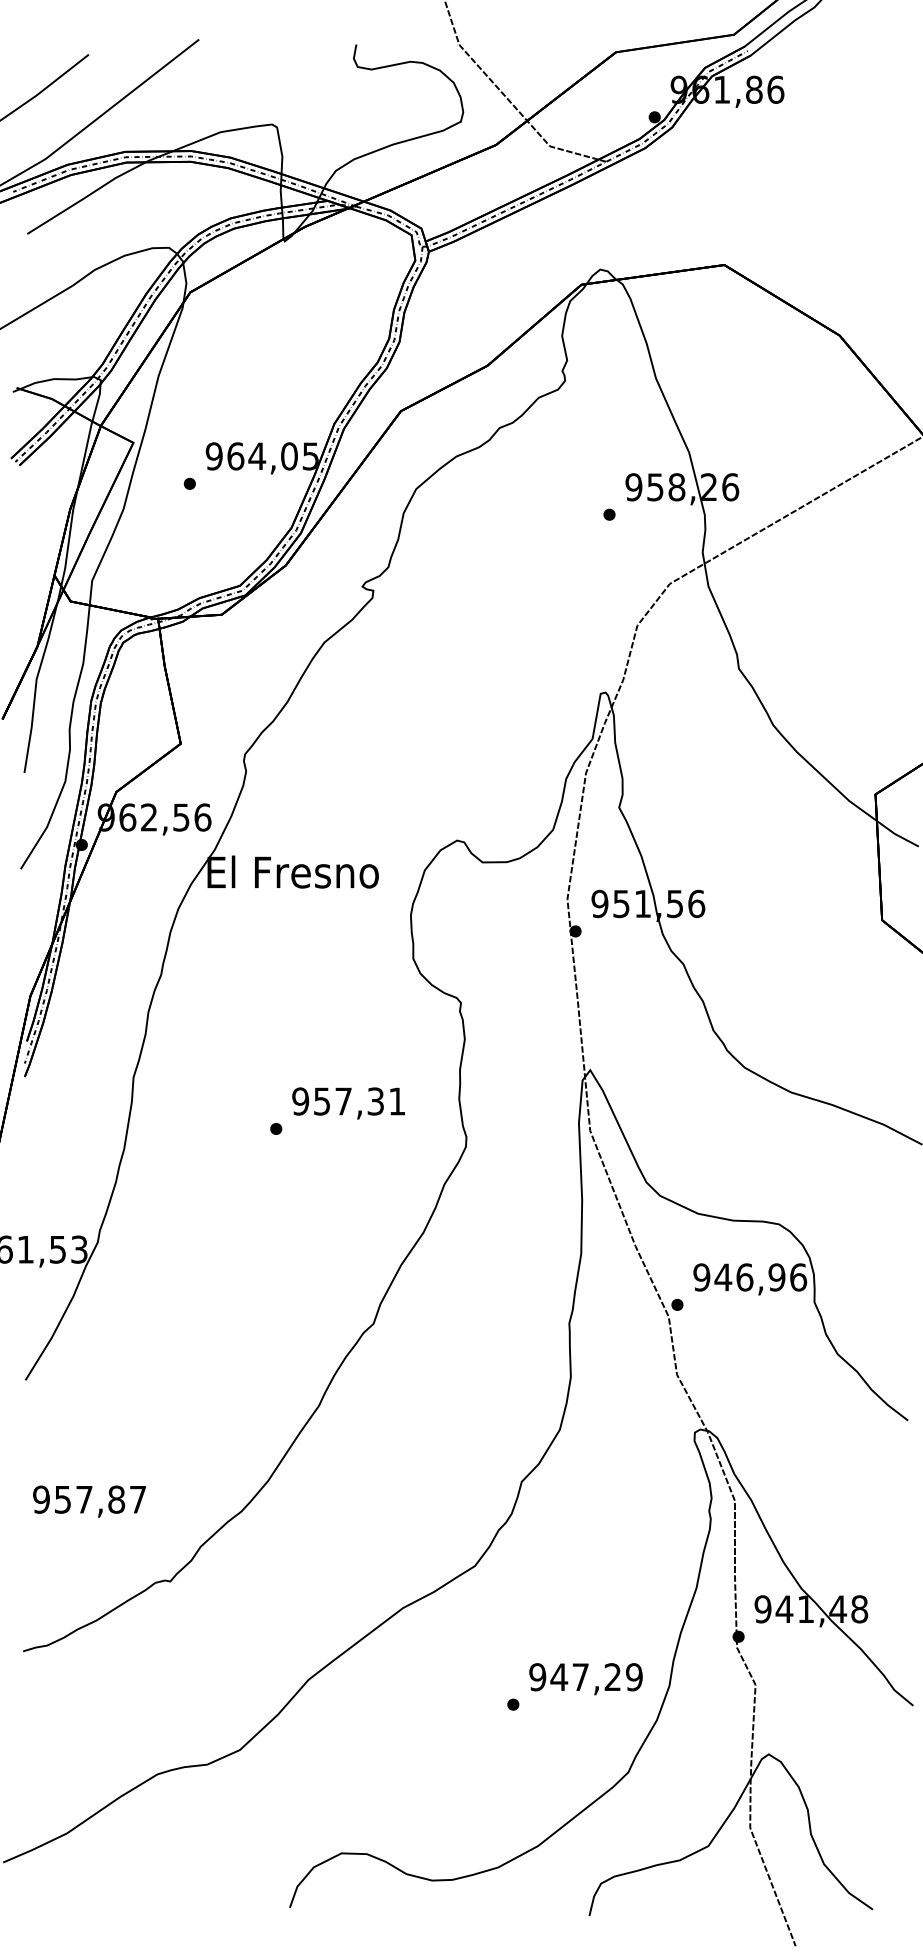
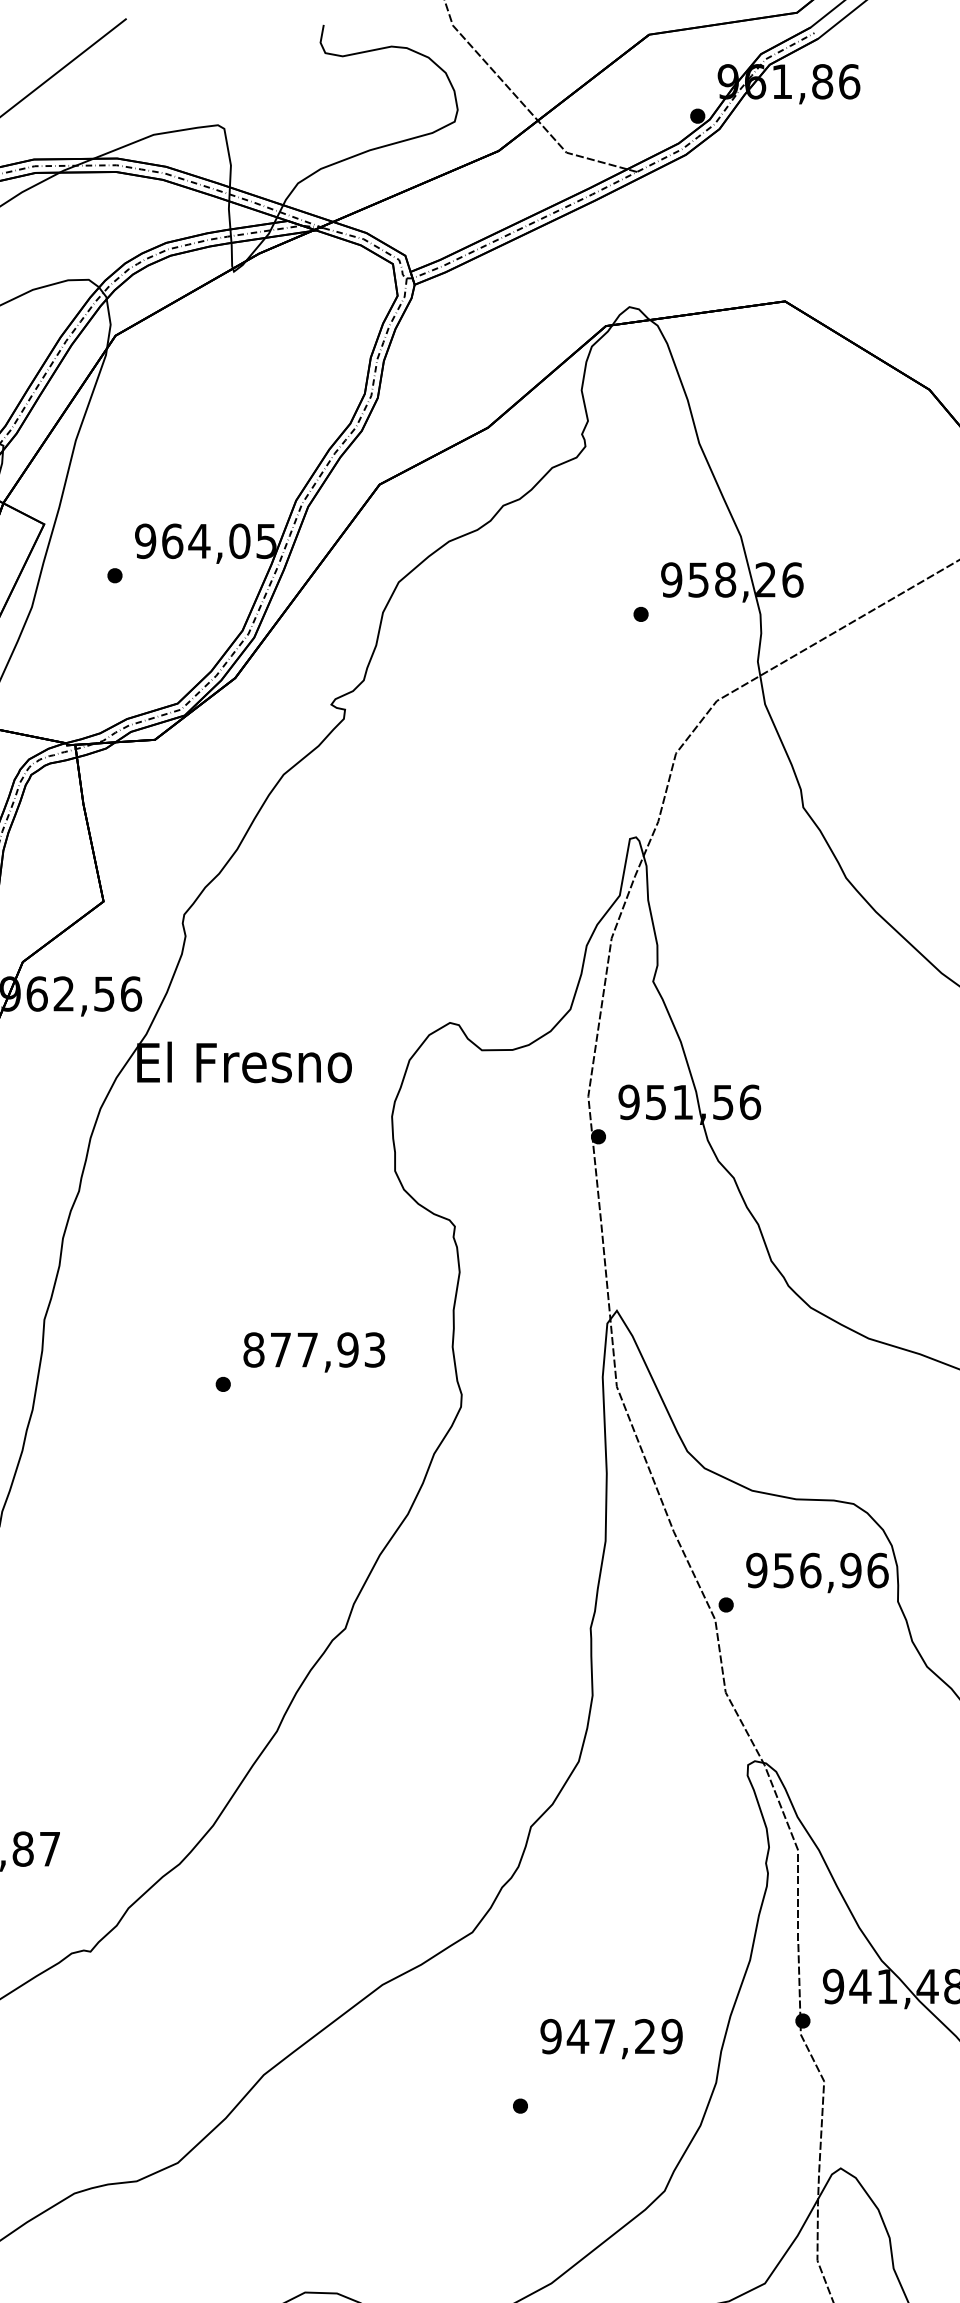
text: (348, 1101) -> (313, 1349), 957,31 -> 877,93
text: (723, 1277) -> (783, 1570), 946,96 -> 956,96
text: (585, 1679) -> (610, 2039), moved

